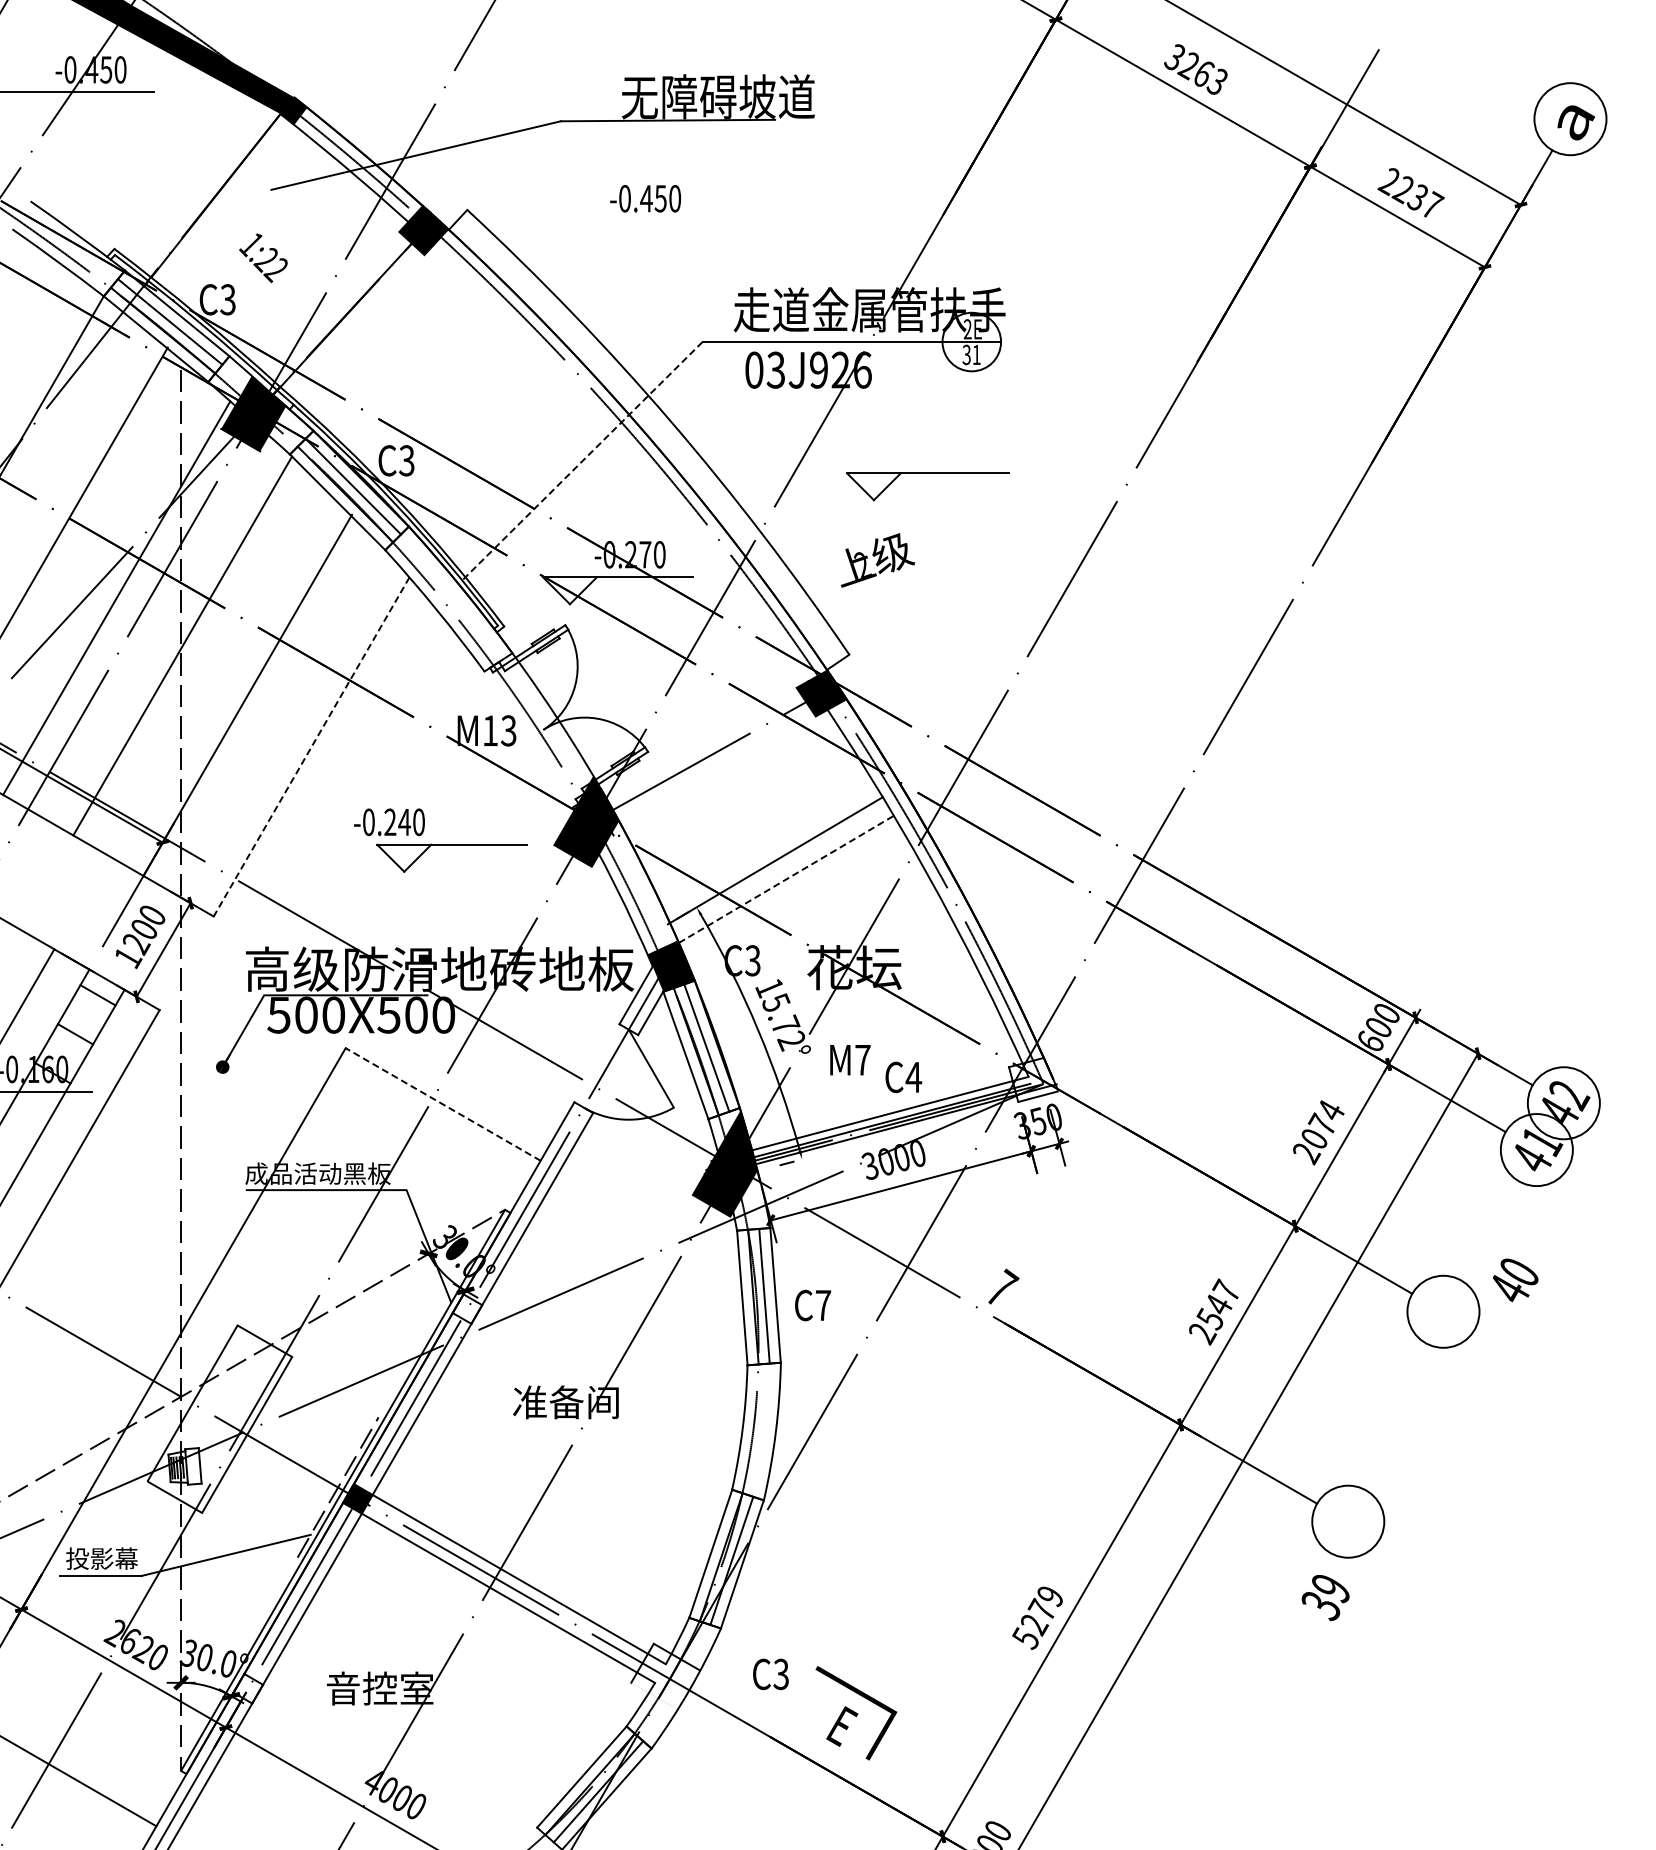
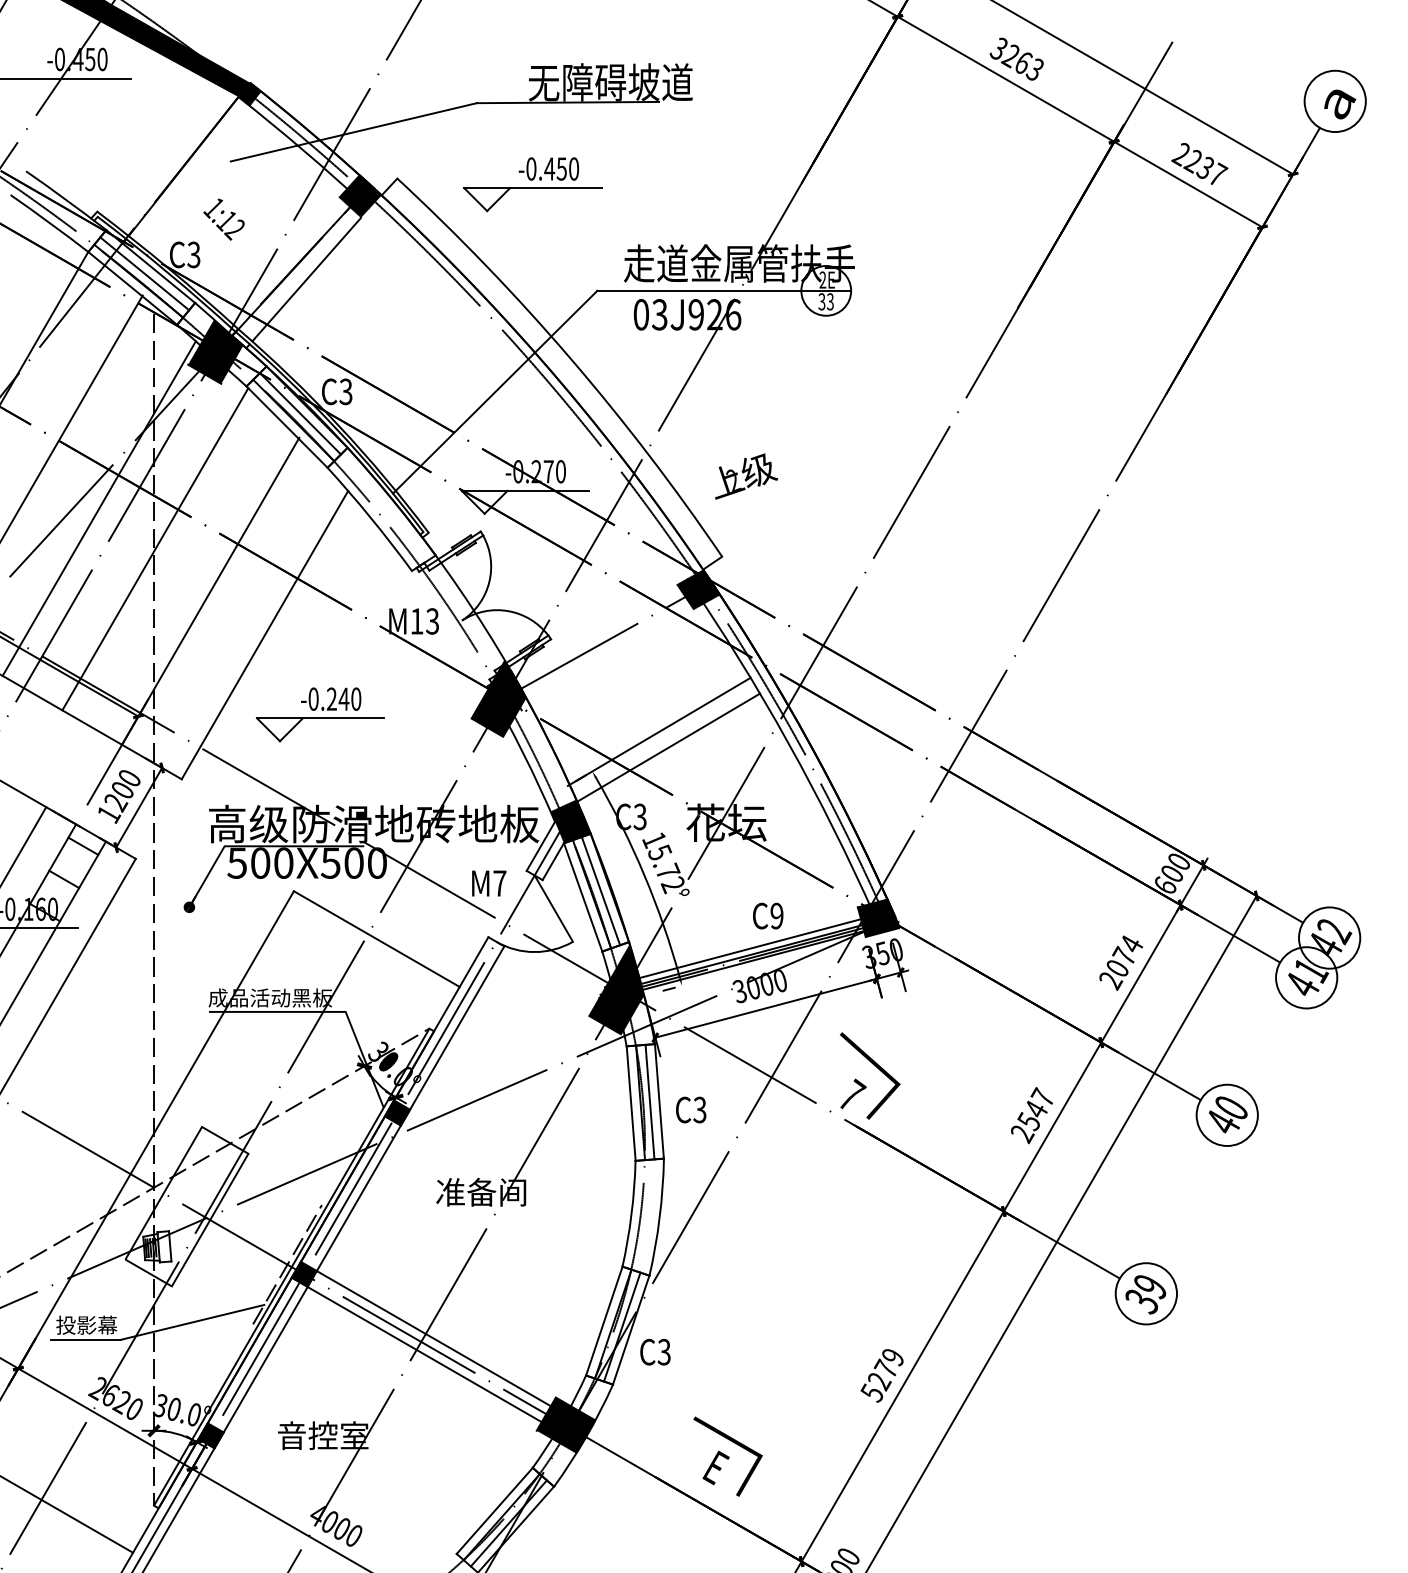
text: (265, 260) -> (225, 221), 1:22 -> 1:12
line: (360, 328) -> (306, 279), added
text: (976, 354) -> (830, 301), 31 -> 33
line: (582, 461) -> (495, 392), dashed -> solid
part: (927, 473) -> (532, 188), moved
line: (311, 746) -> (264, 634), dashed -> solid
part: (451, 845) -> (320, 718), moved
line: (786, 879) -> (668, 747), dashed -> solid
text: (850, 1060) -> (489, 883), moved
text: (913, 1077) -> (776, 916), C4 -> C9
fill: (1033, 1079) -> (878, 917), added
line: (443, 1104) -> (377, 939), dashed -> solid
line: (1031, 1256) -> (877, 1068), added
text: (1515, 1280) -> (1228, 1115), moved
text: (823, 1305) -> (700, 1110), C7 -> C3
fill: (467, 1308) -> (397, 1112), added
text: (1325, 1598) -> (1145, 1295), moved
text: (770, 1674) -> (655, 1352), moved
fill: (665, 1676) -> (565, 1425), added
fill: (248, 1688) -> (211, 1435), added

